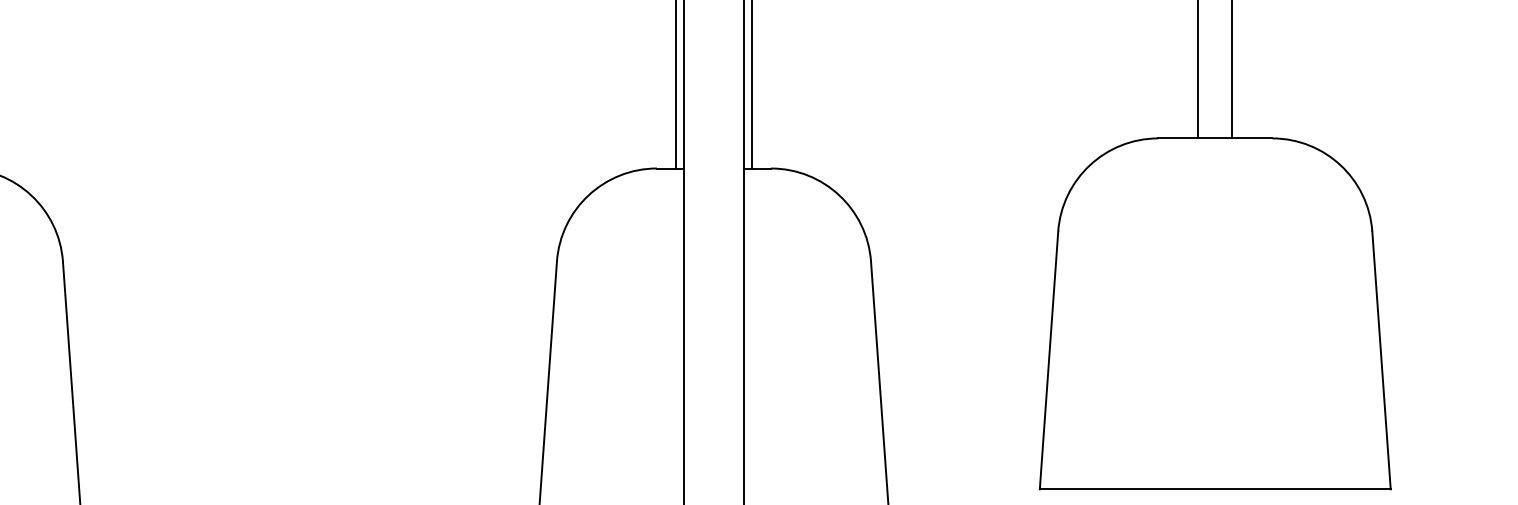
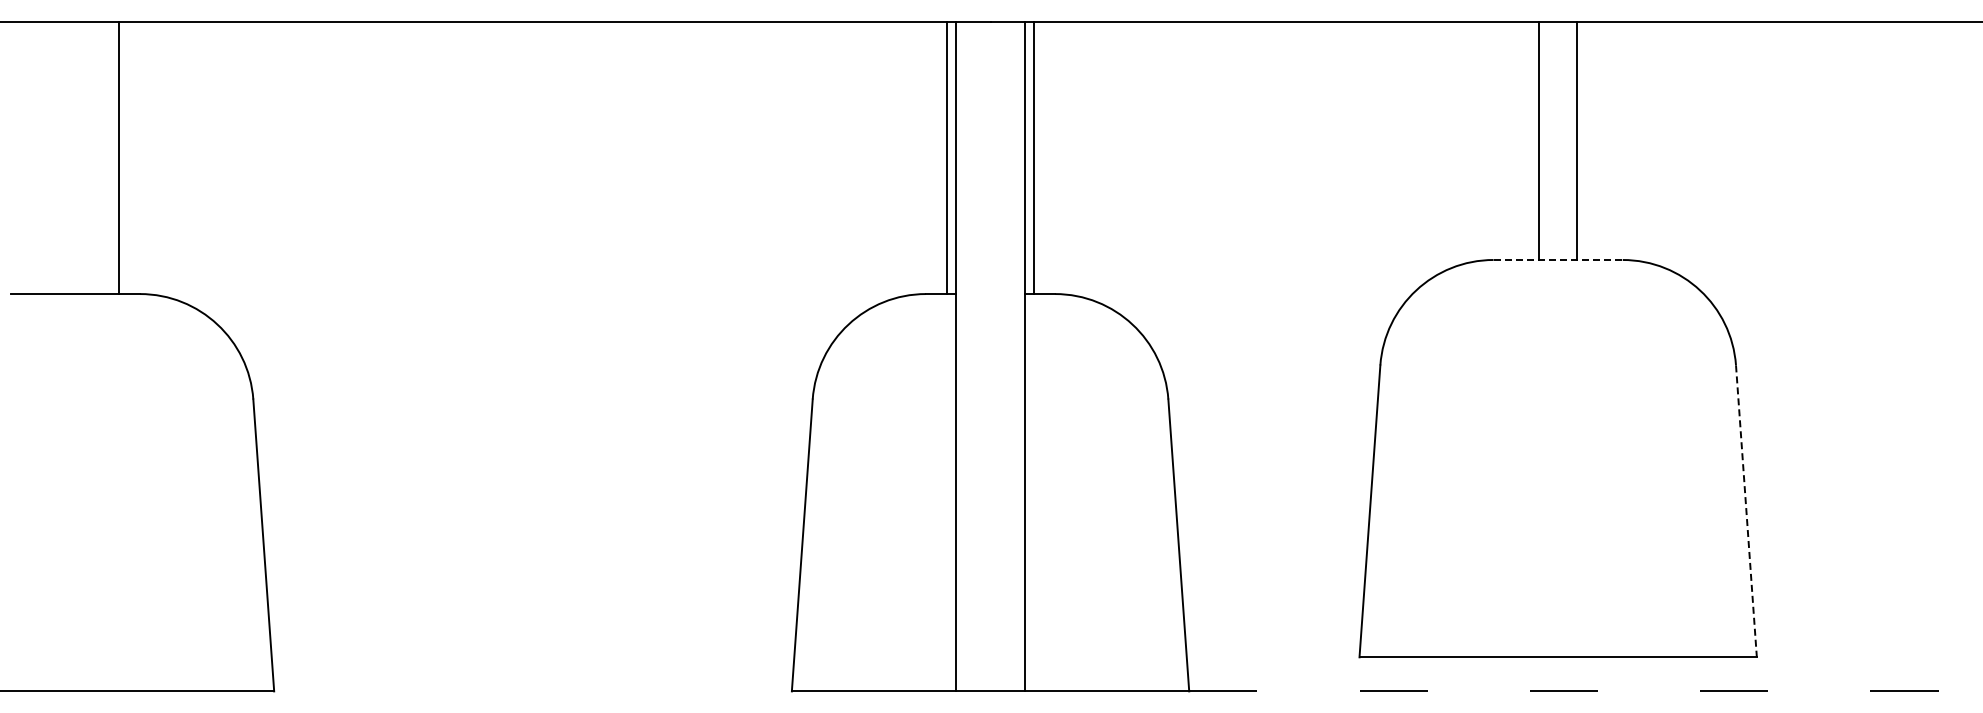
line: (1215, 138) -> (1558, 260), solid -> dashed
line: (1381, 360) -> (1746, 511), solid -> dashed

